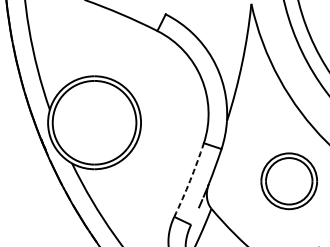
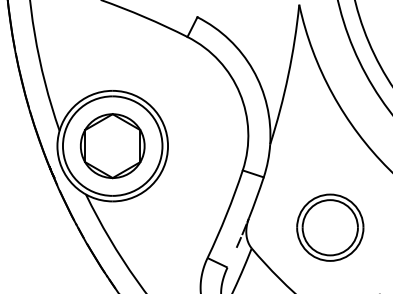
part: (94, 123) -> (112, 146), added
arc: (190, 180) -> (226, 214), dashed -> solid
part: (289, 181) -> (330, 227), moved

